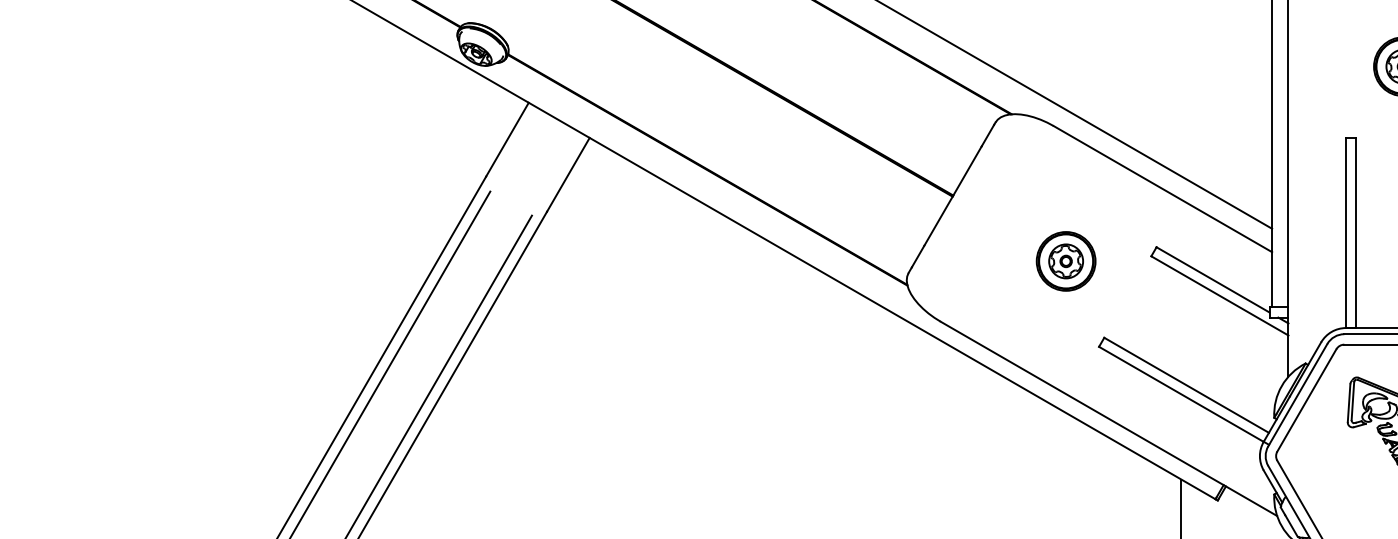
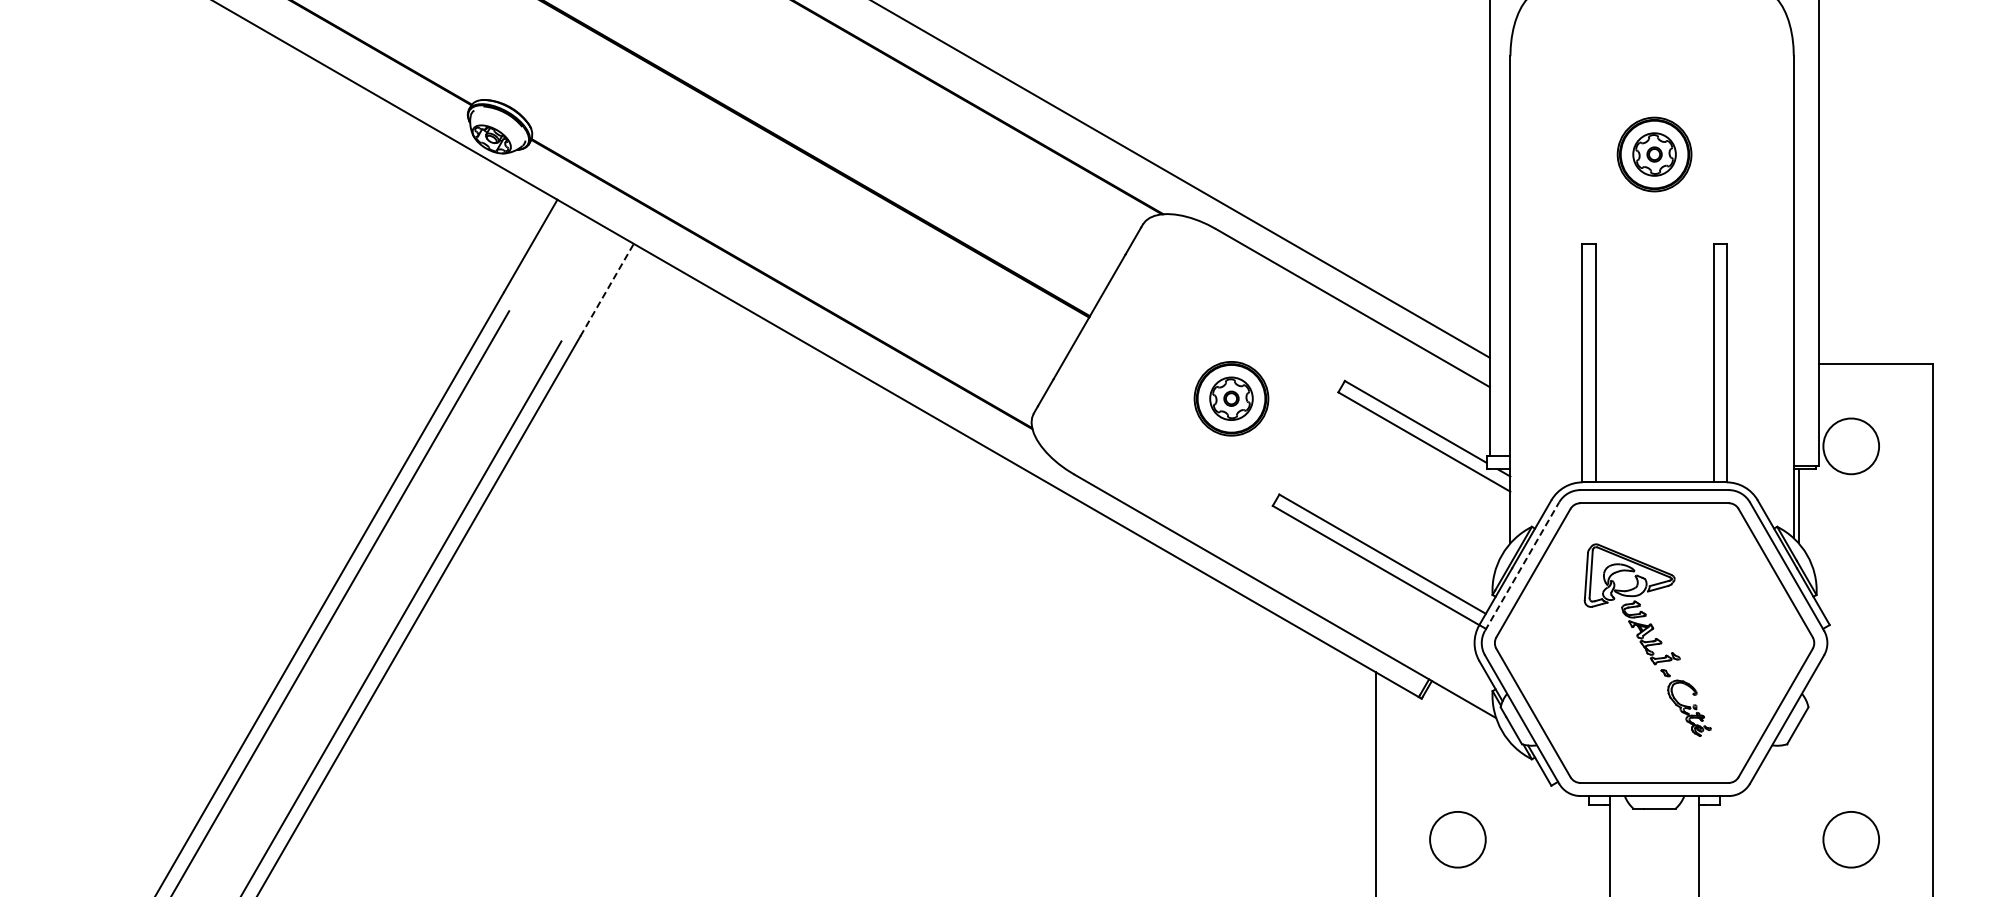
line: (568, 174) -> (607, 289), solid -> dashed
line: (1298, 395) -> (1522, 566), solid -> dashed

